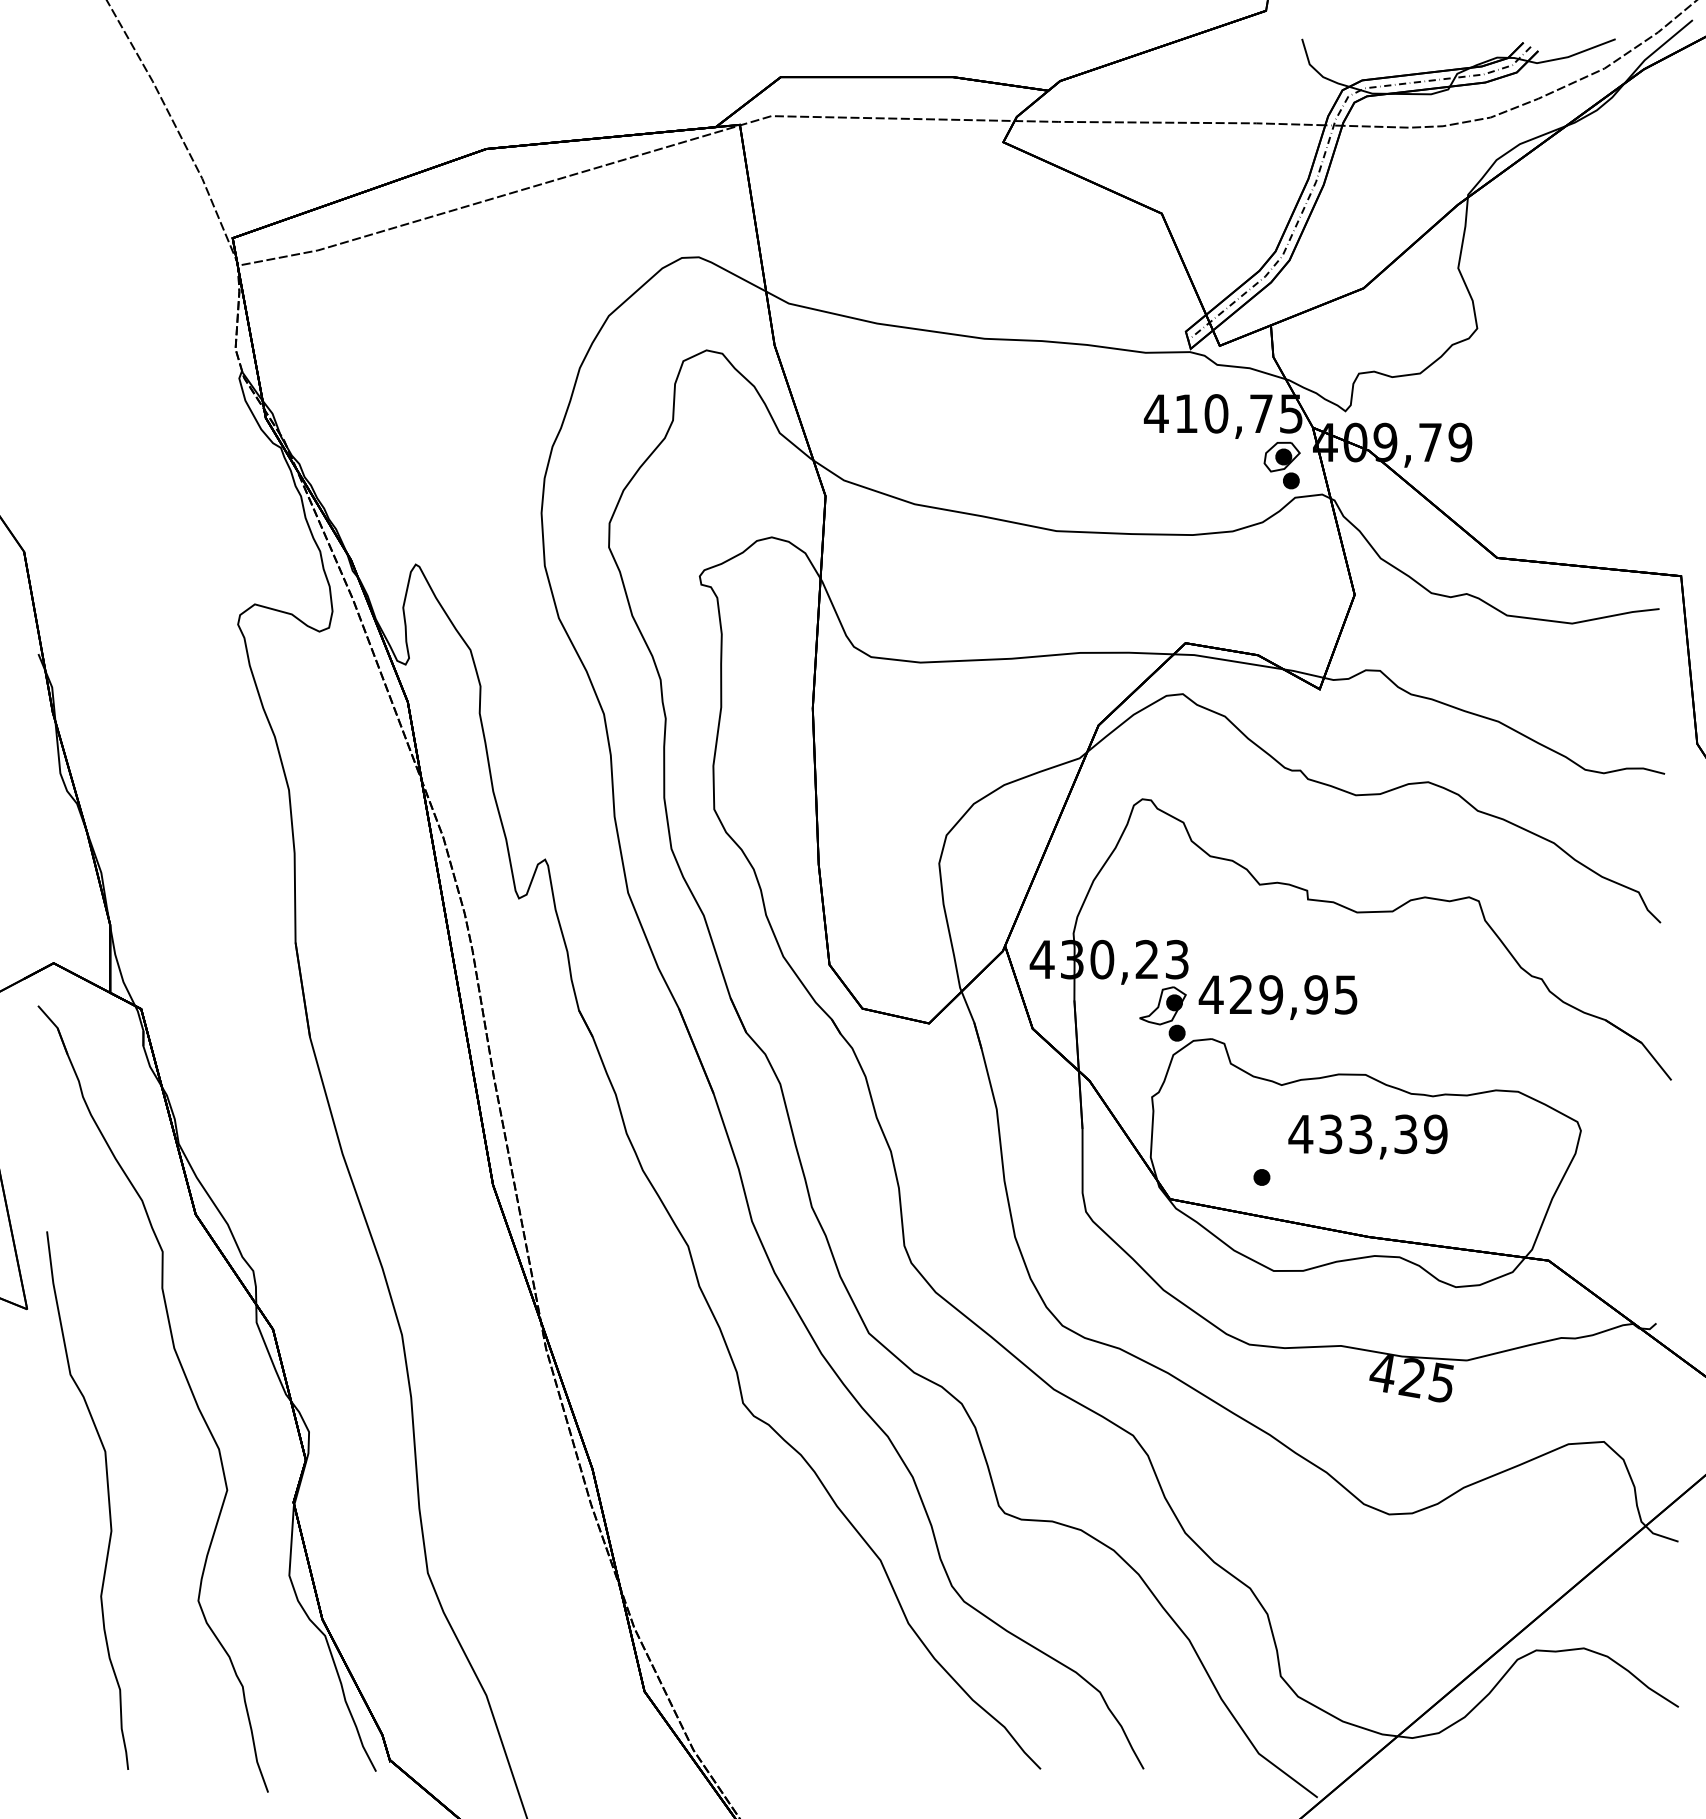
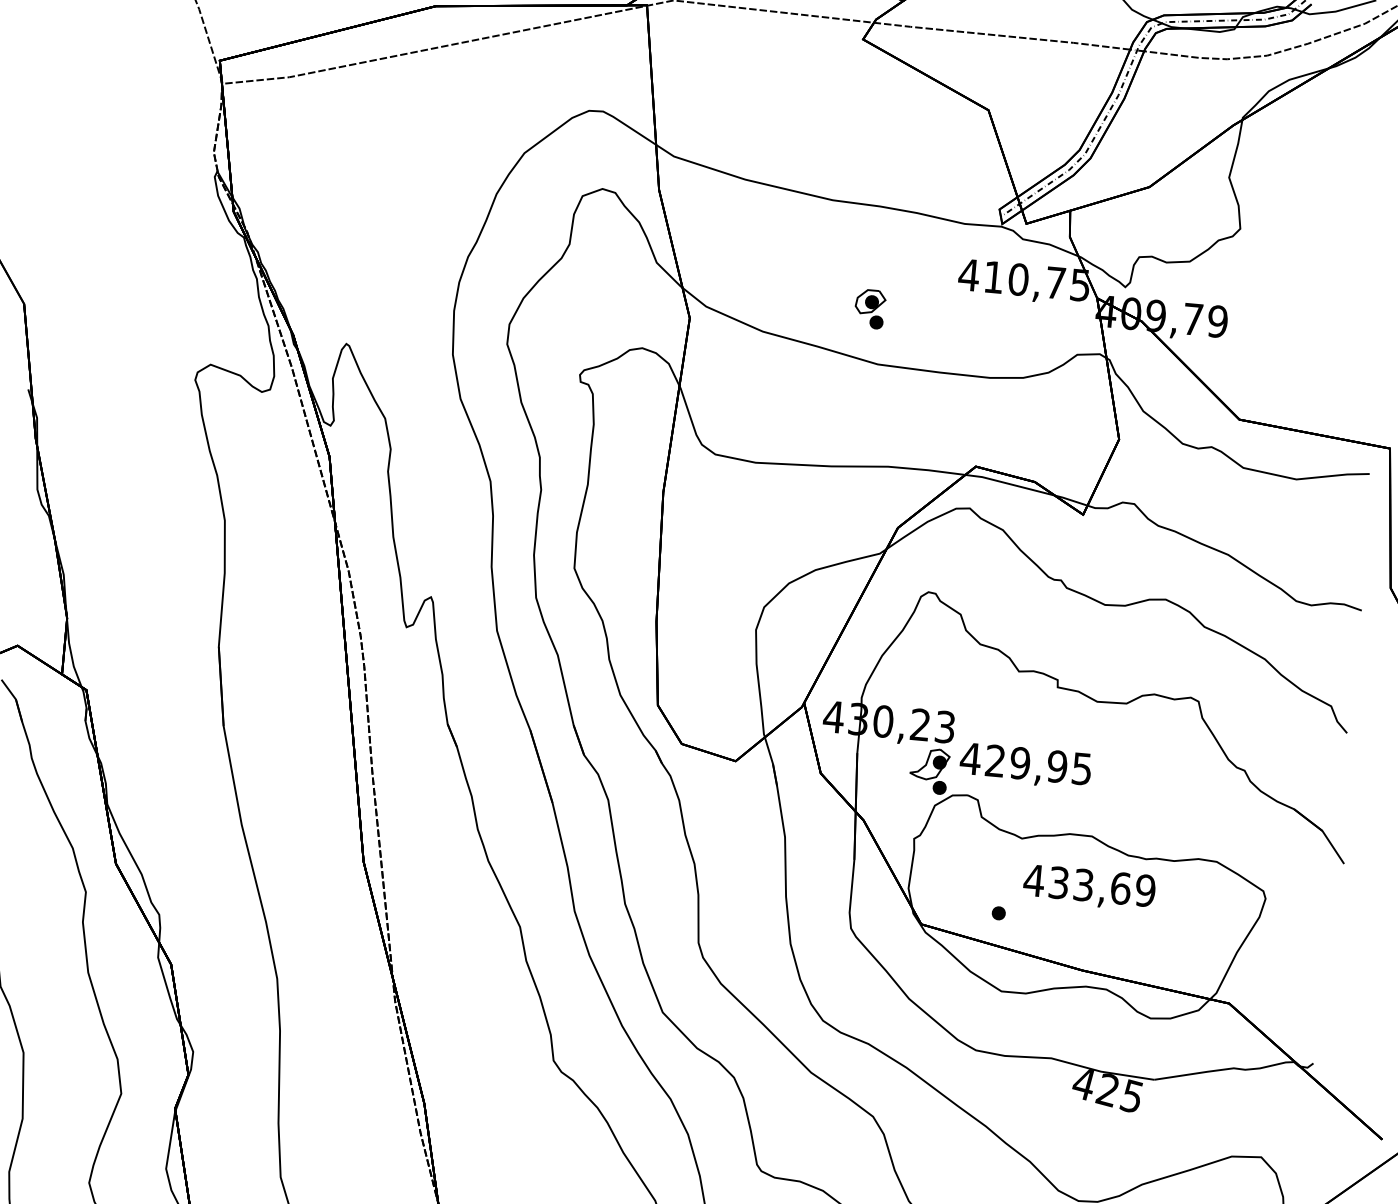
part: (1281, 465) -> (869, 309), moved
text: (1405, 1134) -> (1120, 888), 433,39 -> 433,69

